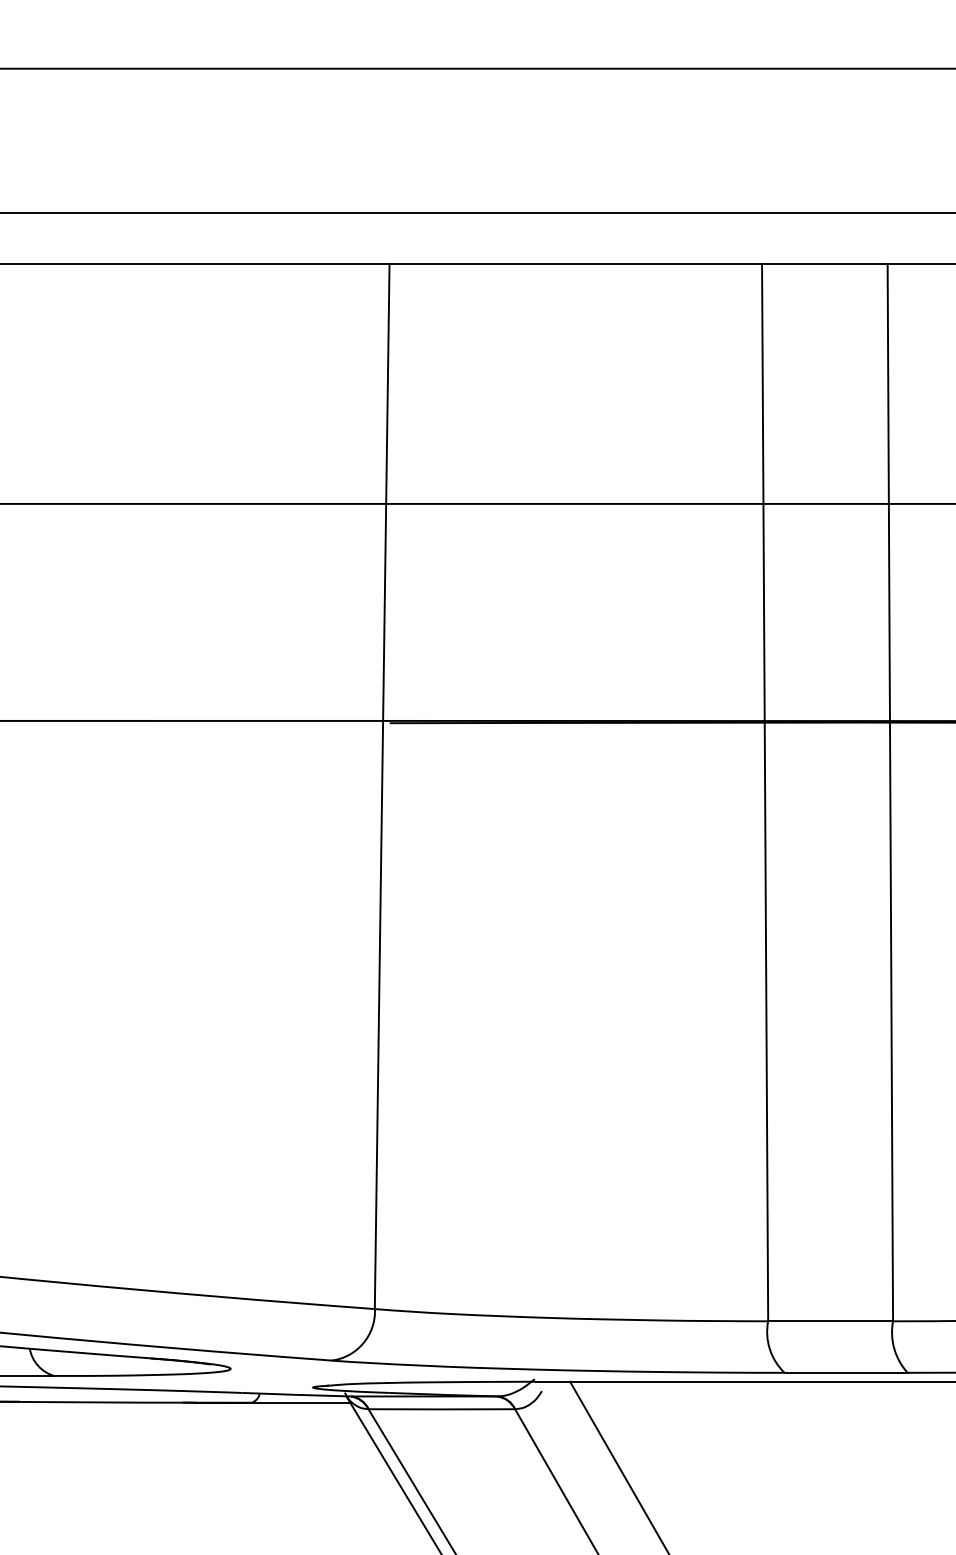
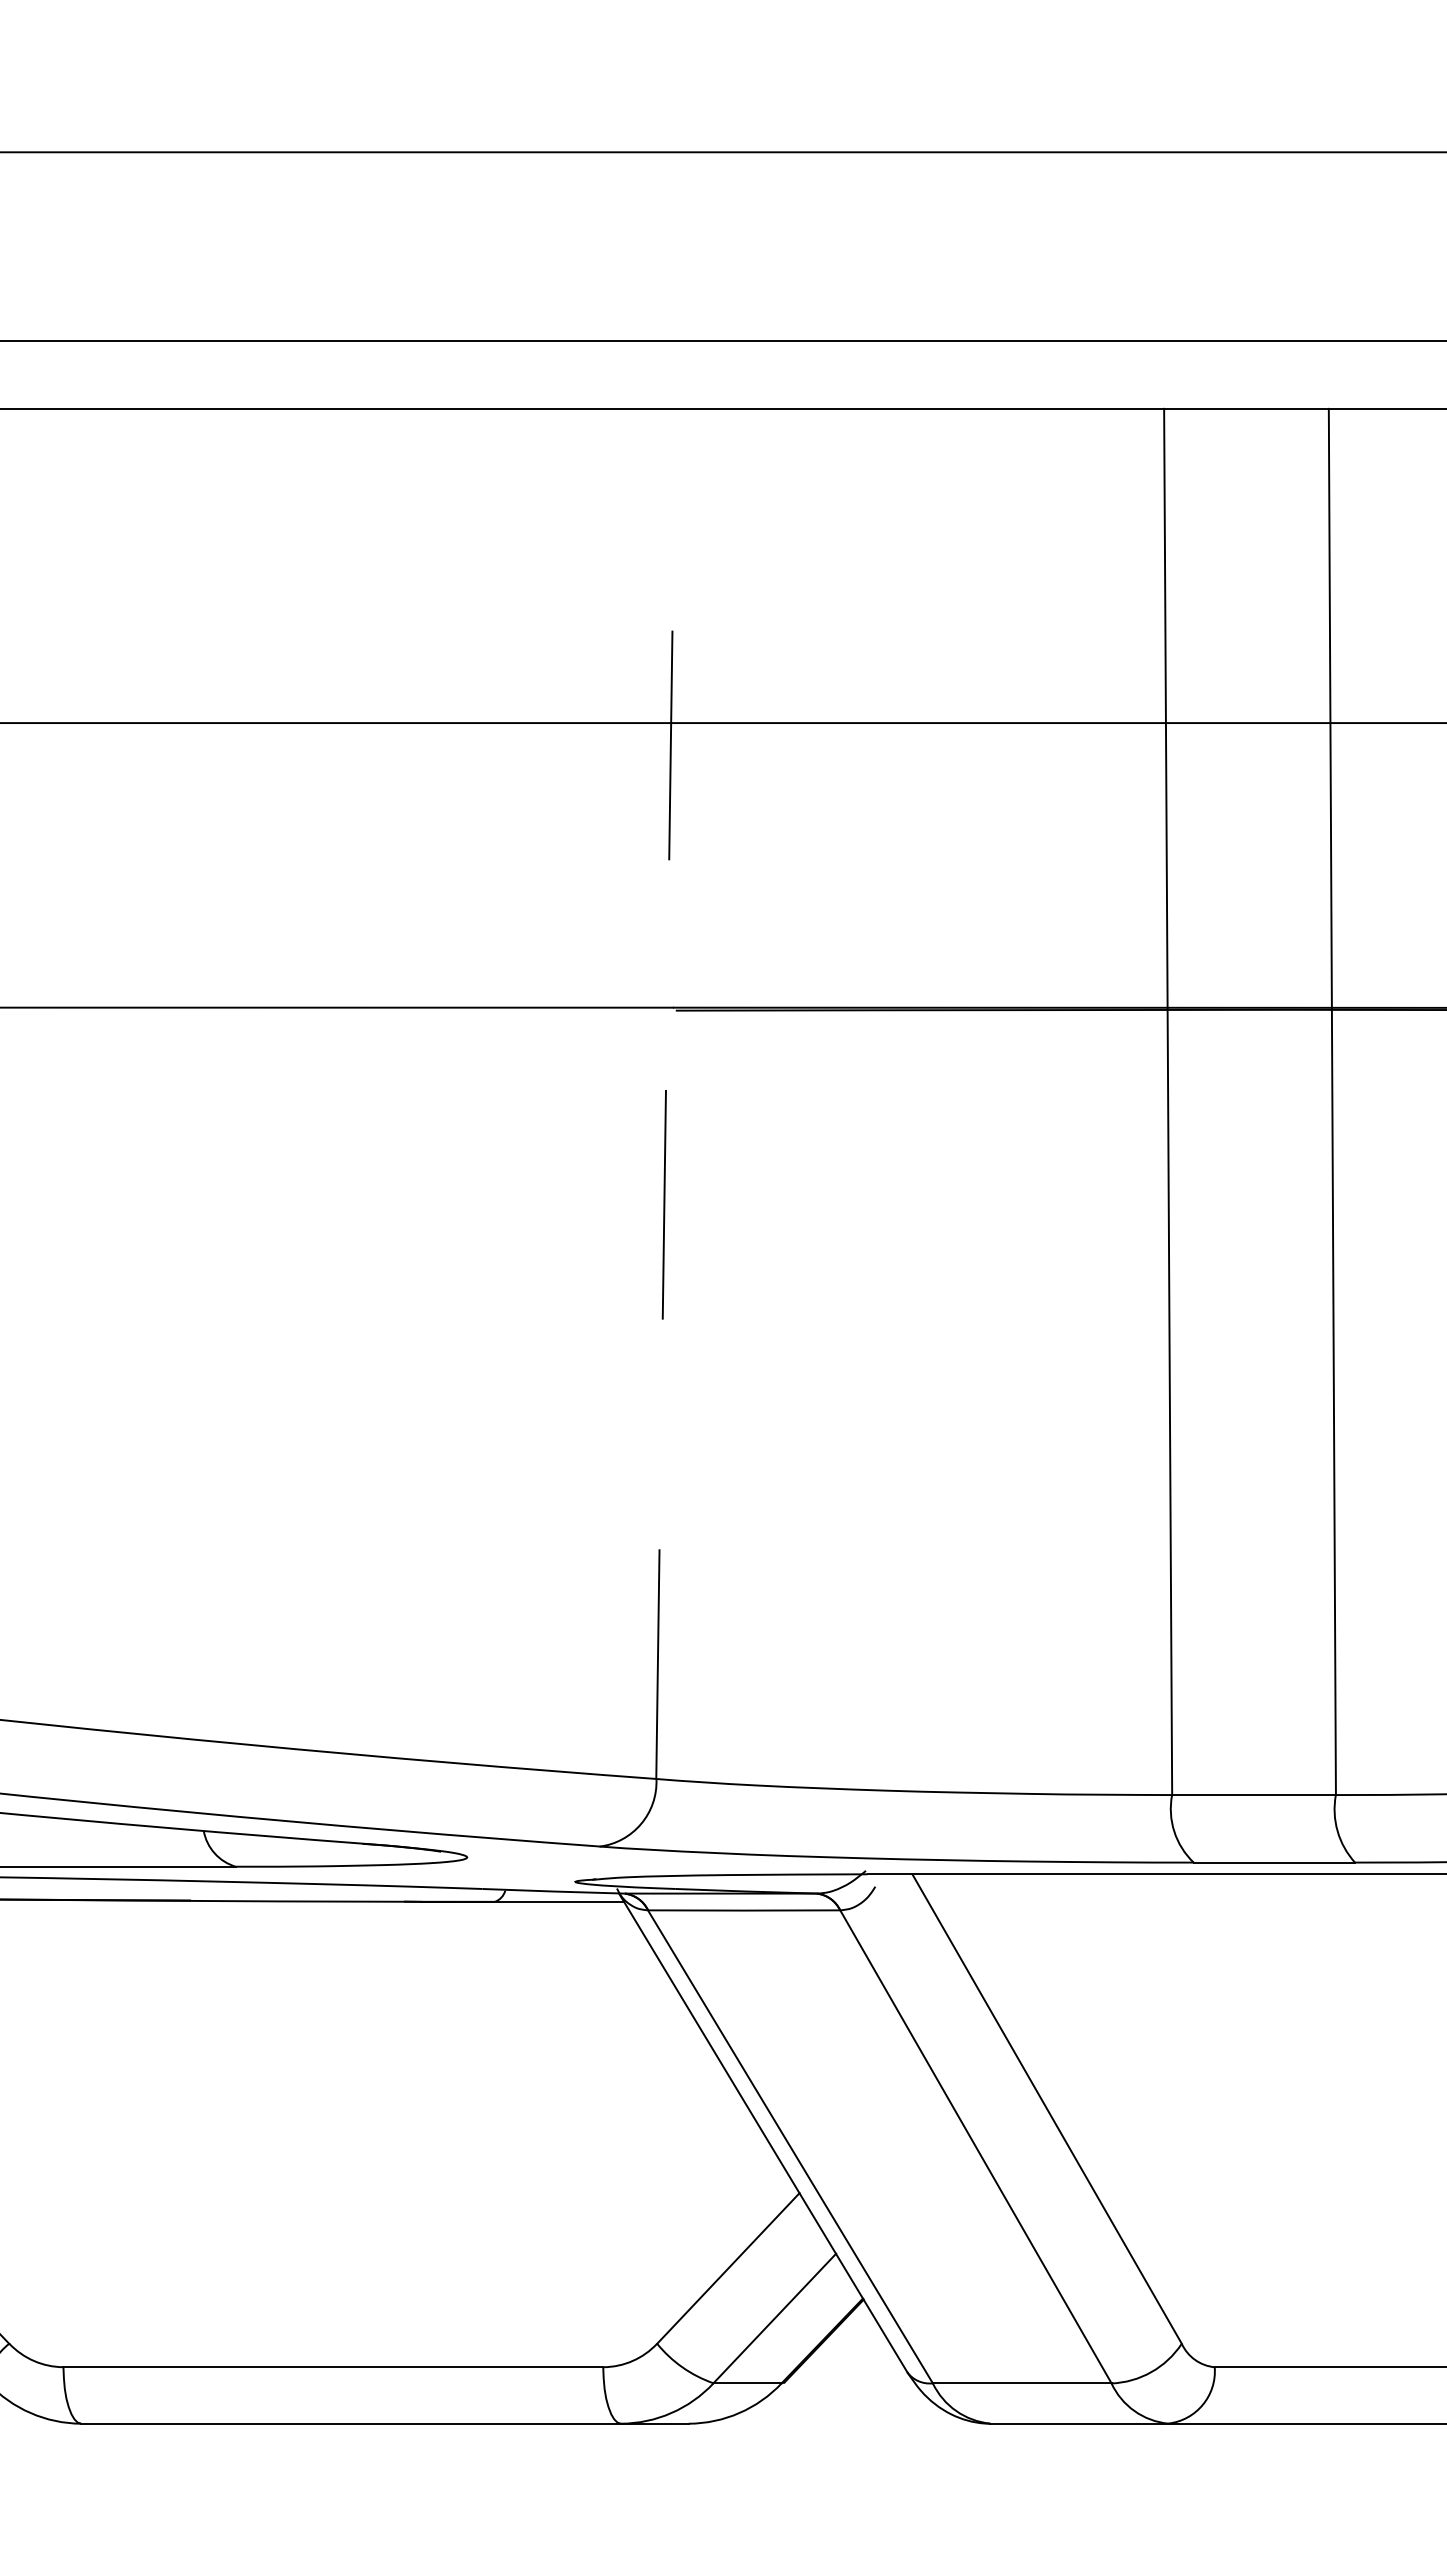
line: (381, 786) -> (665, 1093), solid -> dashed

